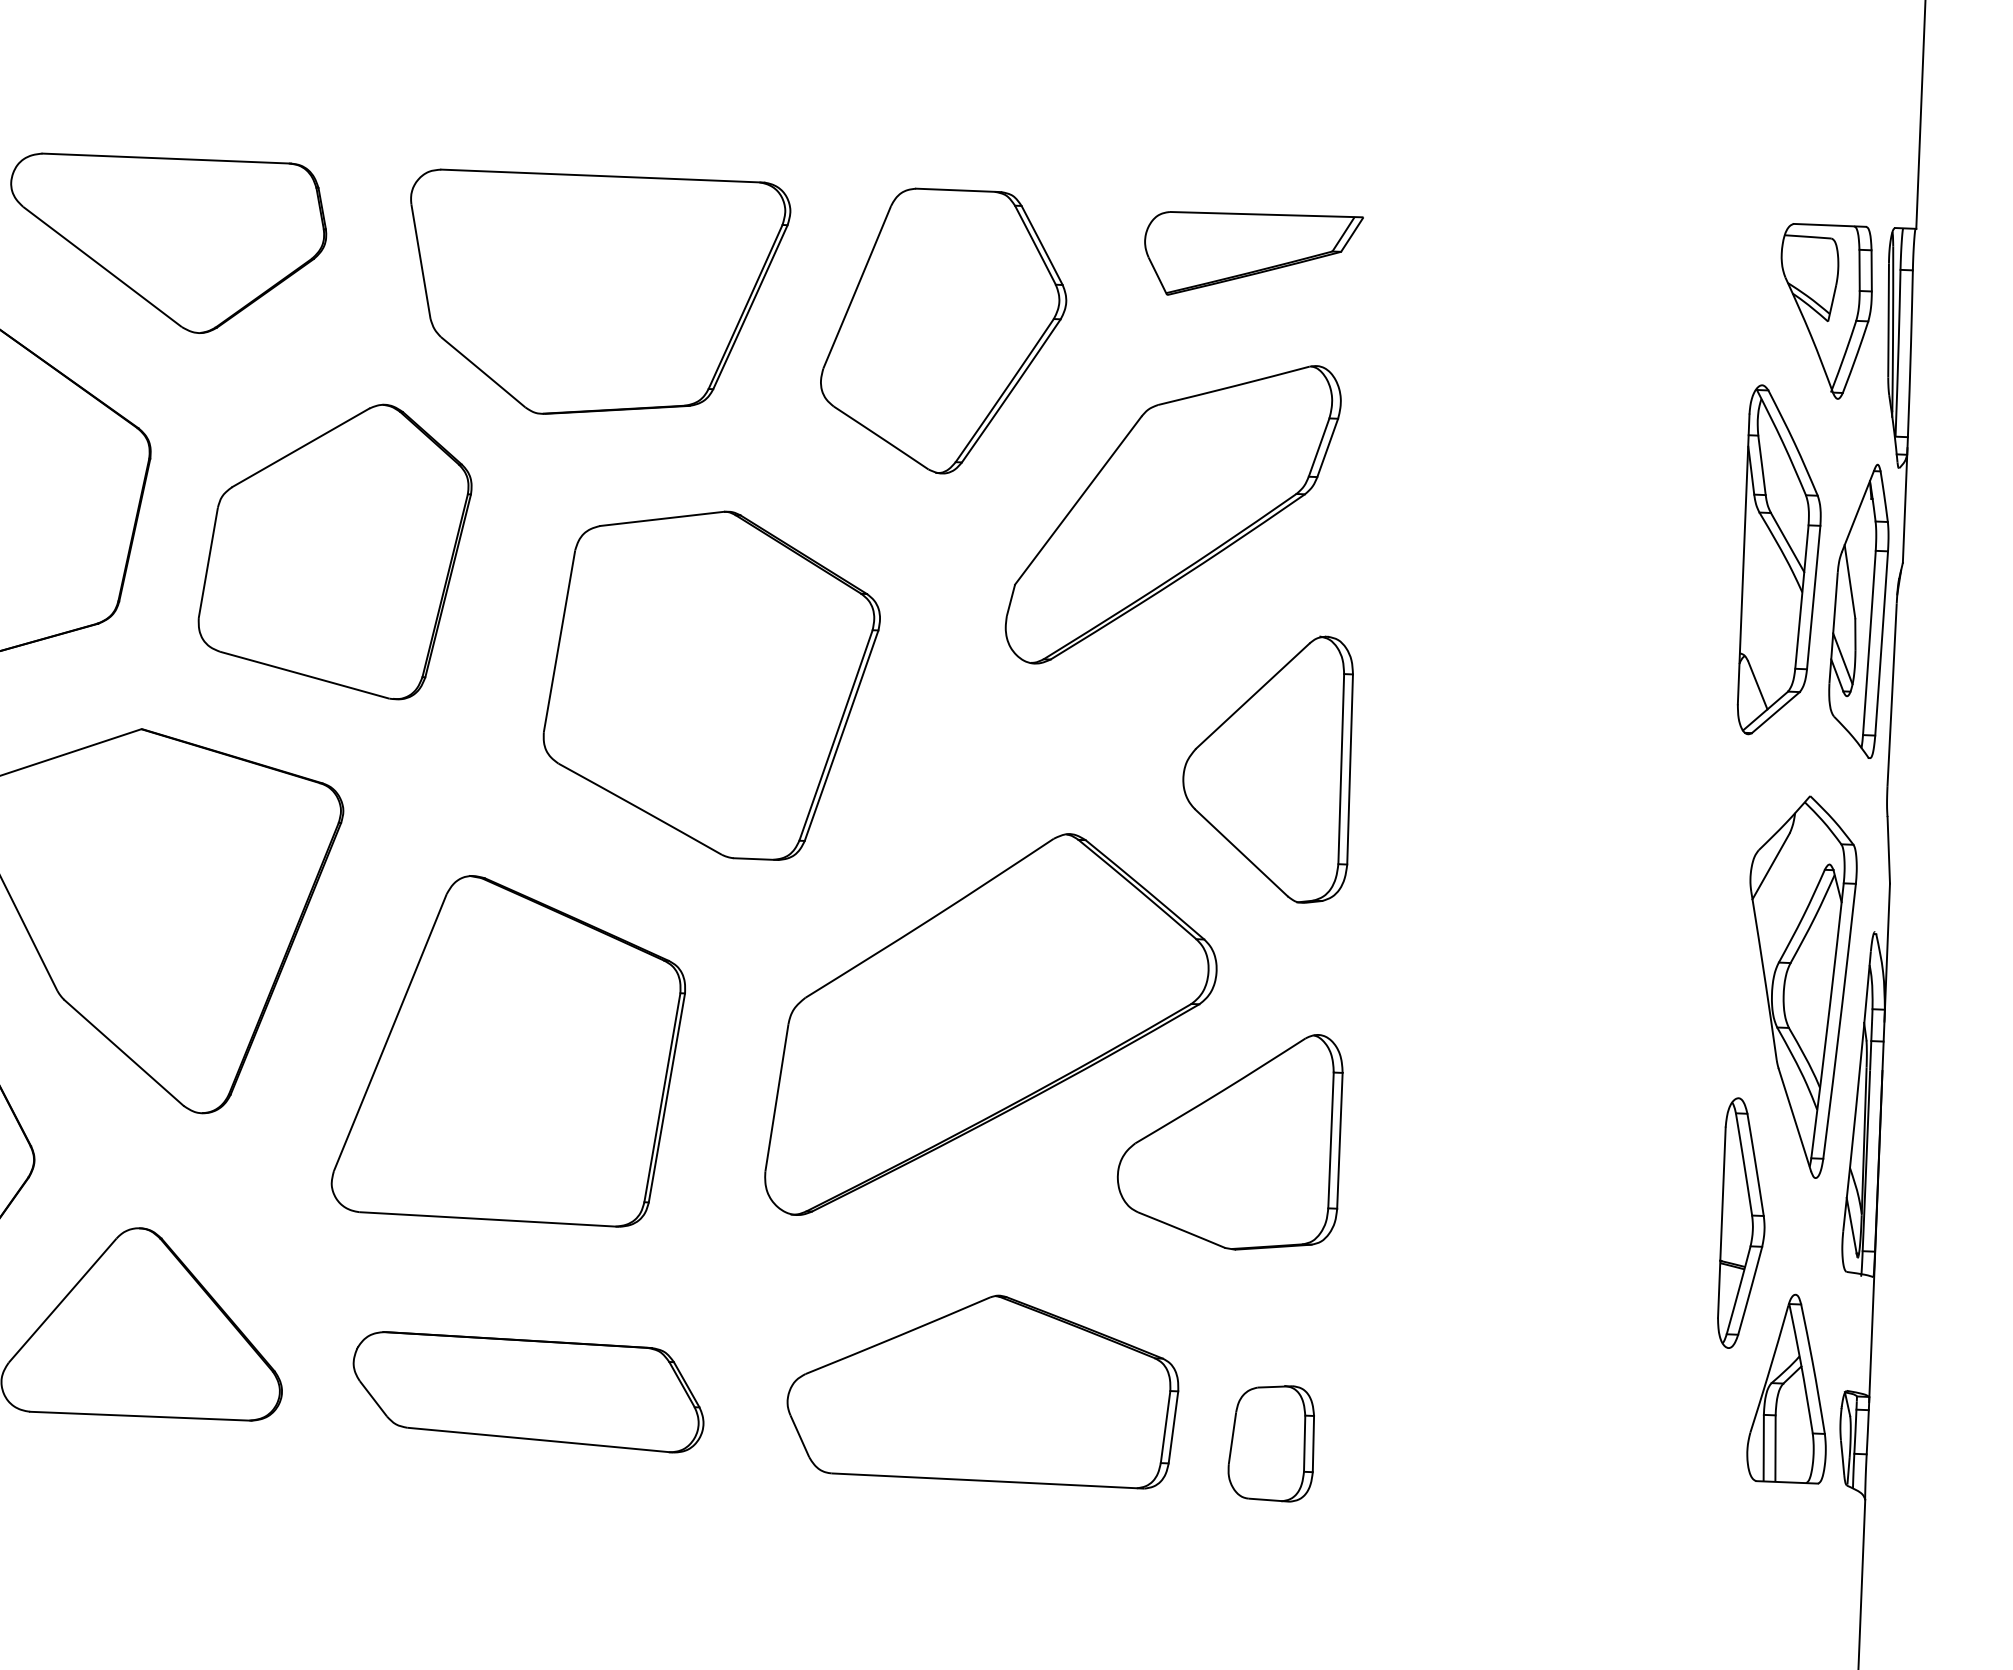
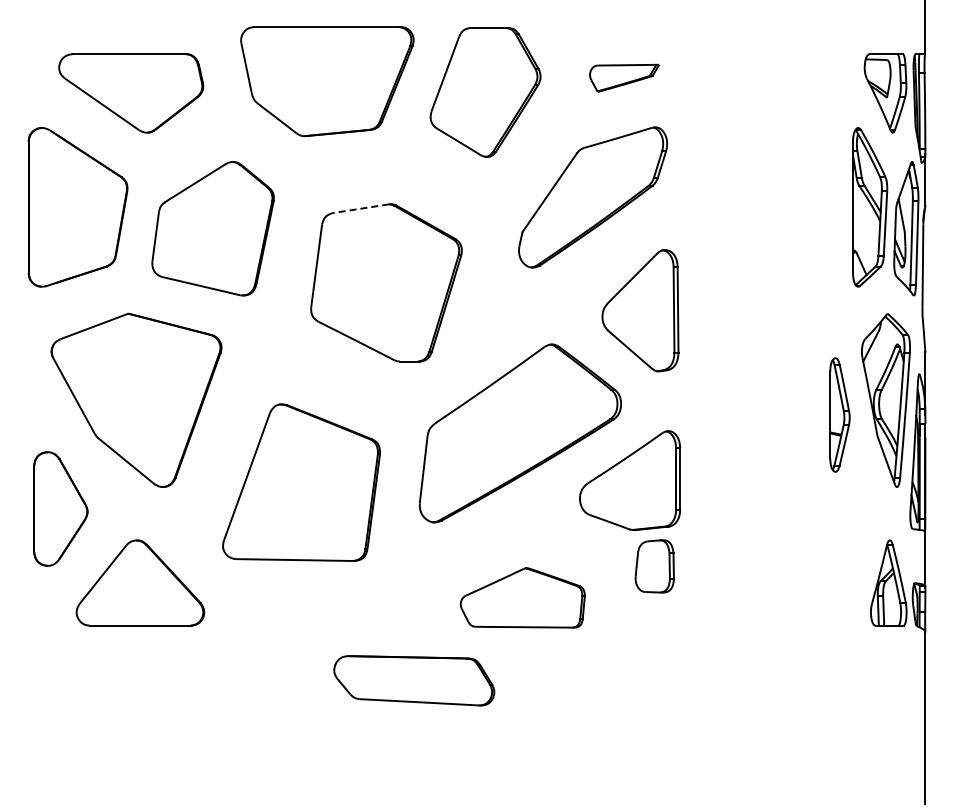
part: (1252, 255) -> (624, 78), size x0.7
part: (597, 295) -> (327, 81), moved
part: (943, 331) -> (485, 92), moved
line: (661, 518) -> (360, 208), solid -> dashed
part: (509, 1049) -> (301, 482), moved
part: (1742, 1222) -> (839, 414), moved
part: (982, 1387) -> (522, 597), size x0.7
part: (529, 1391) -> (414, 680), moved
part: (1271, 1443) -> (654, 566), moved

